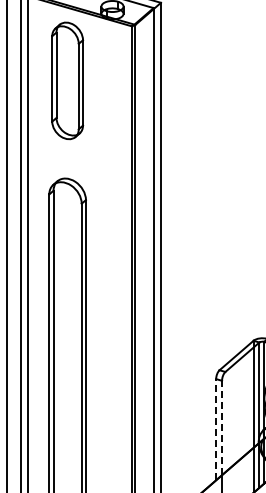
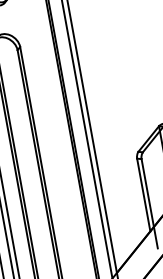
line: (222, 427) -> (148, 192), dashed -> solid
line: (216, 429) -> (143, 194), dashed -> solid

